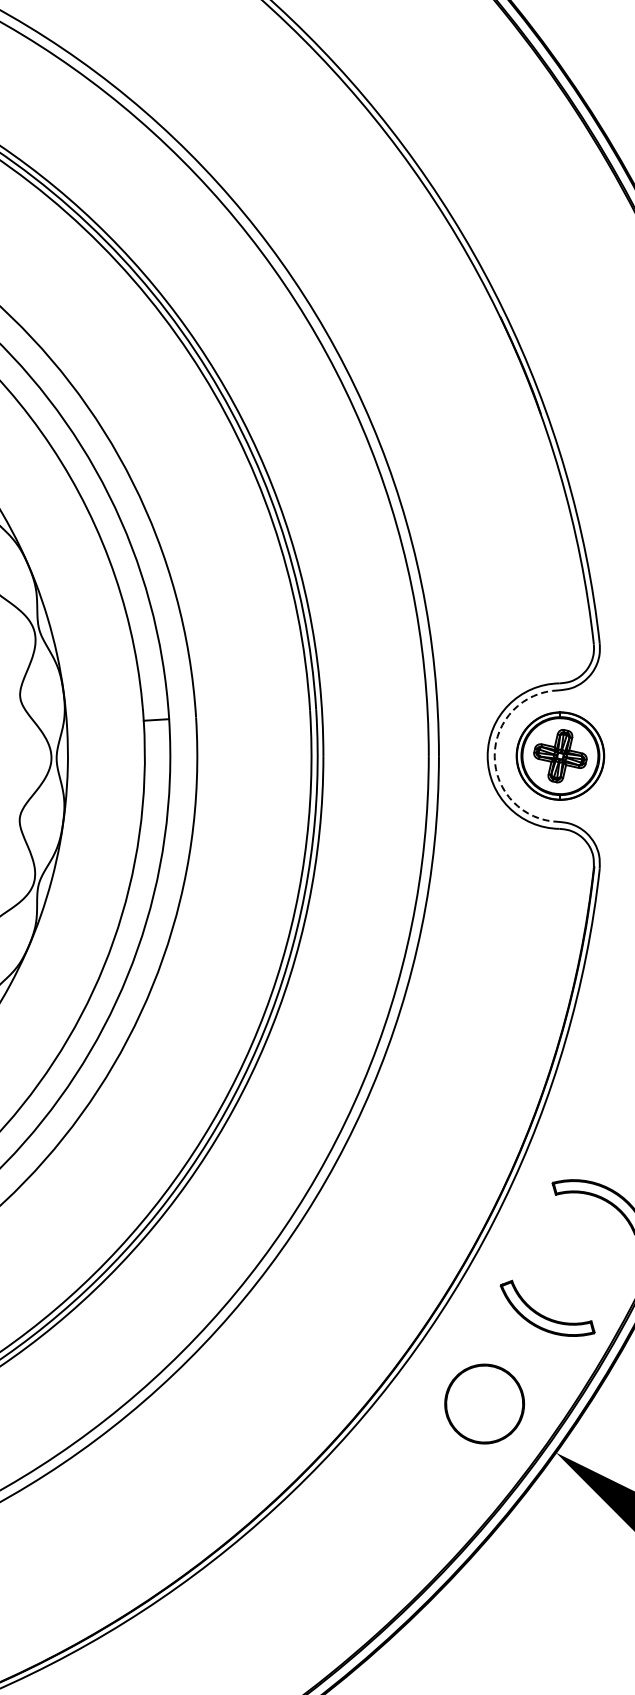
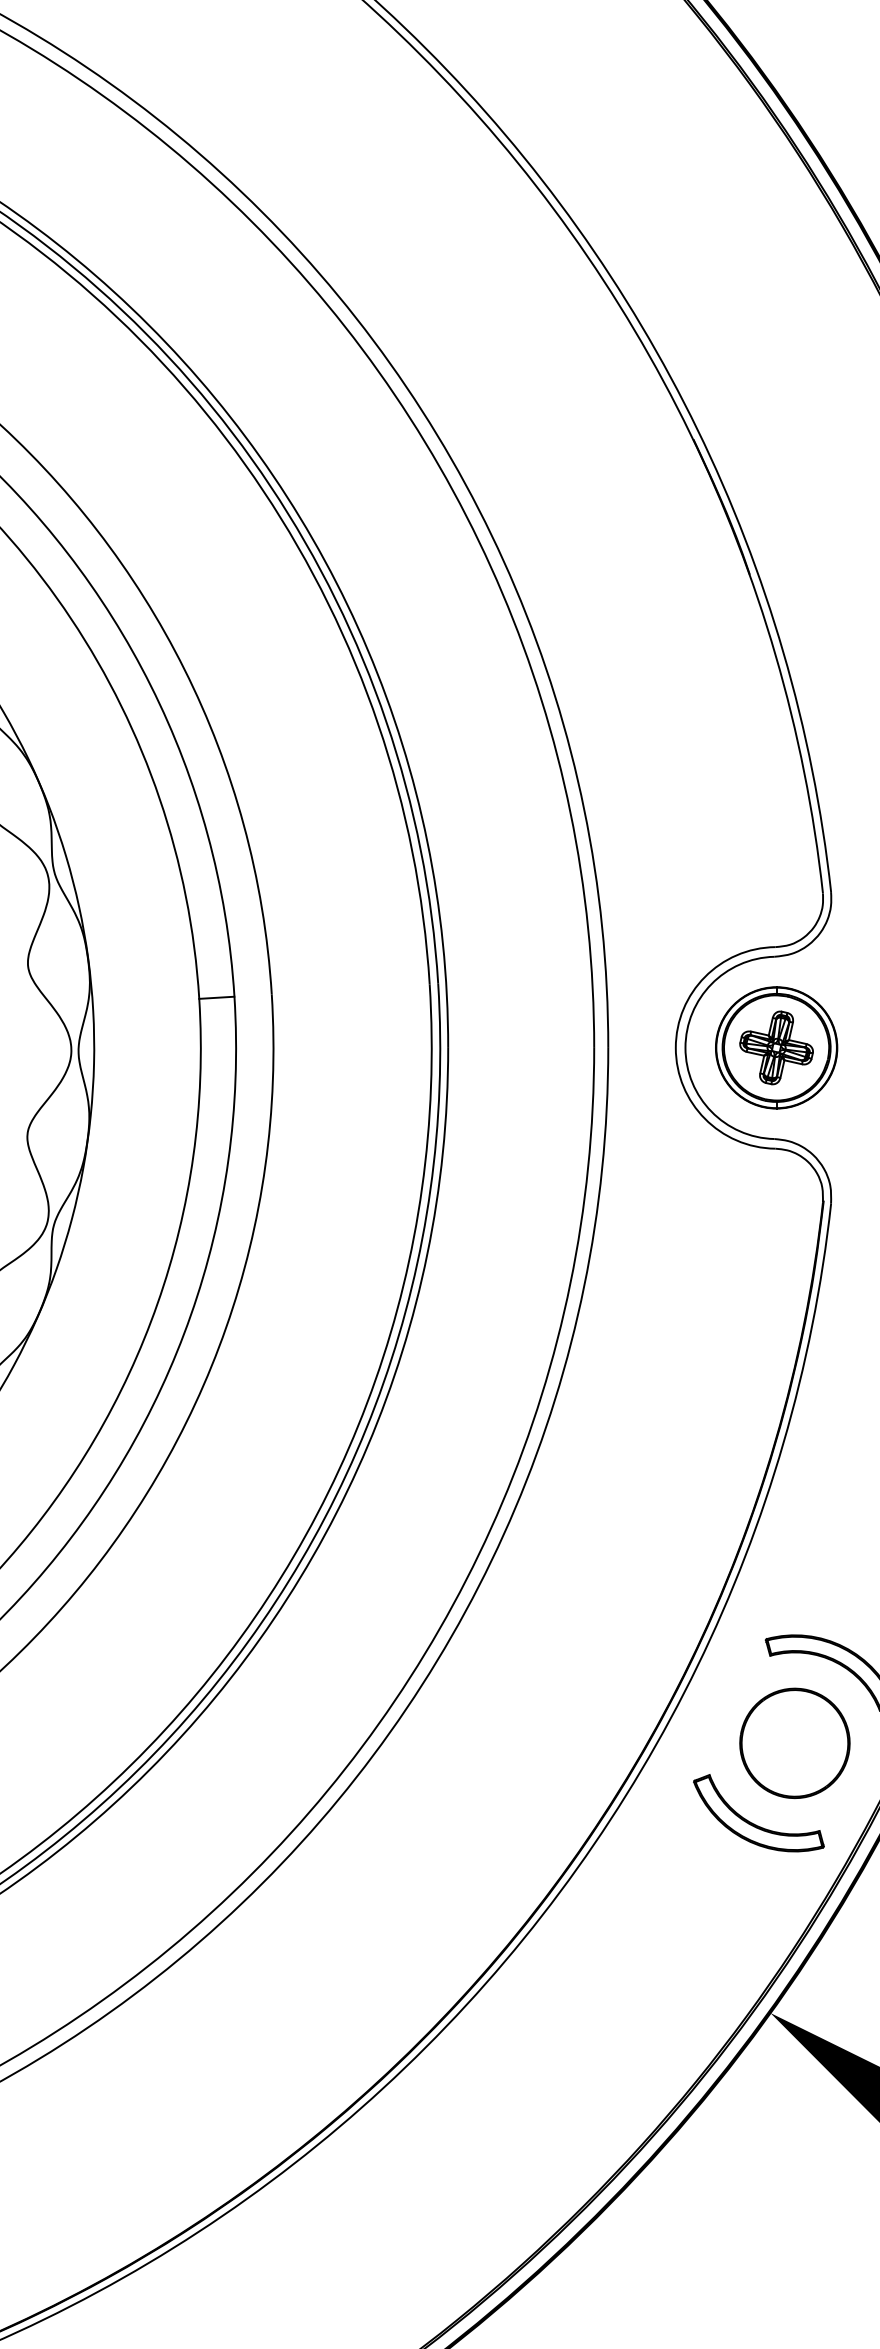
arc: (494, 756) -> (685, 1048), dashed -> solid
part: (484, 1403) -> (794, 1742), moved

